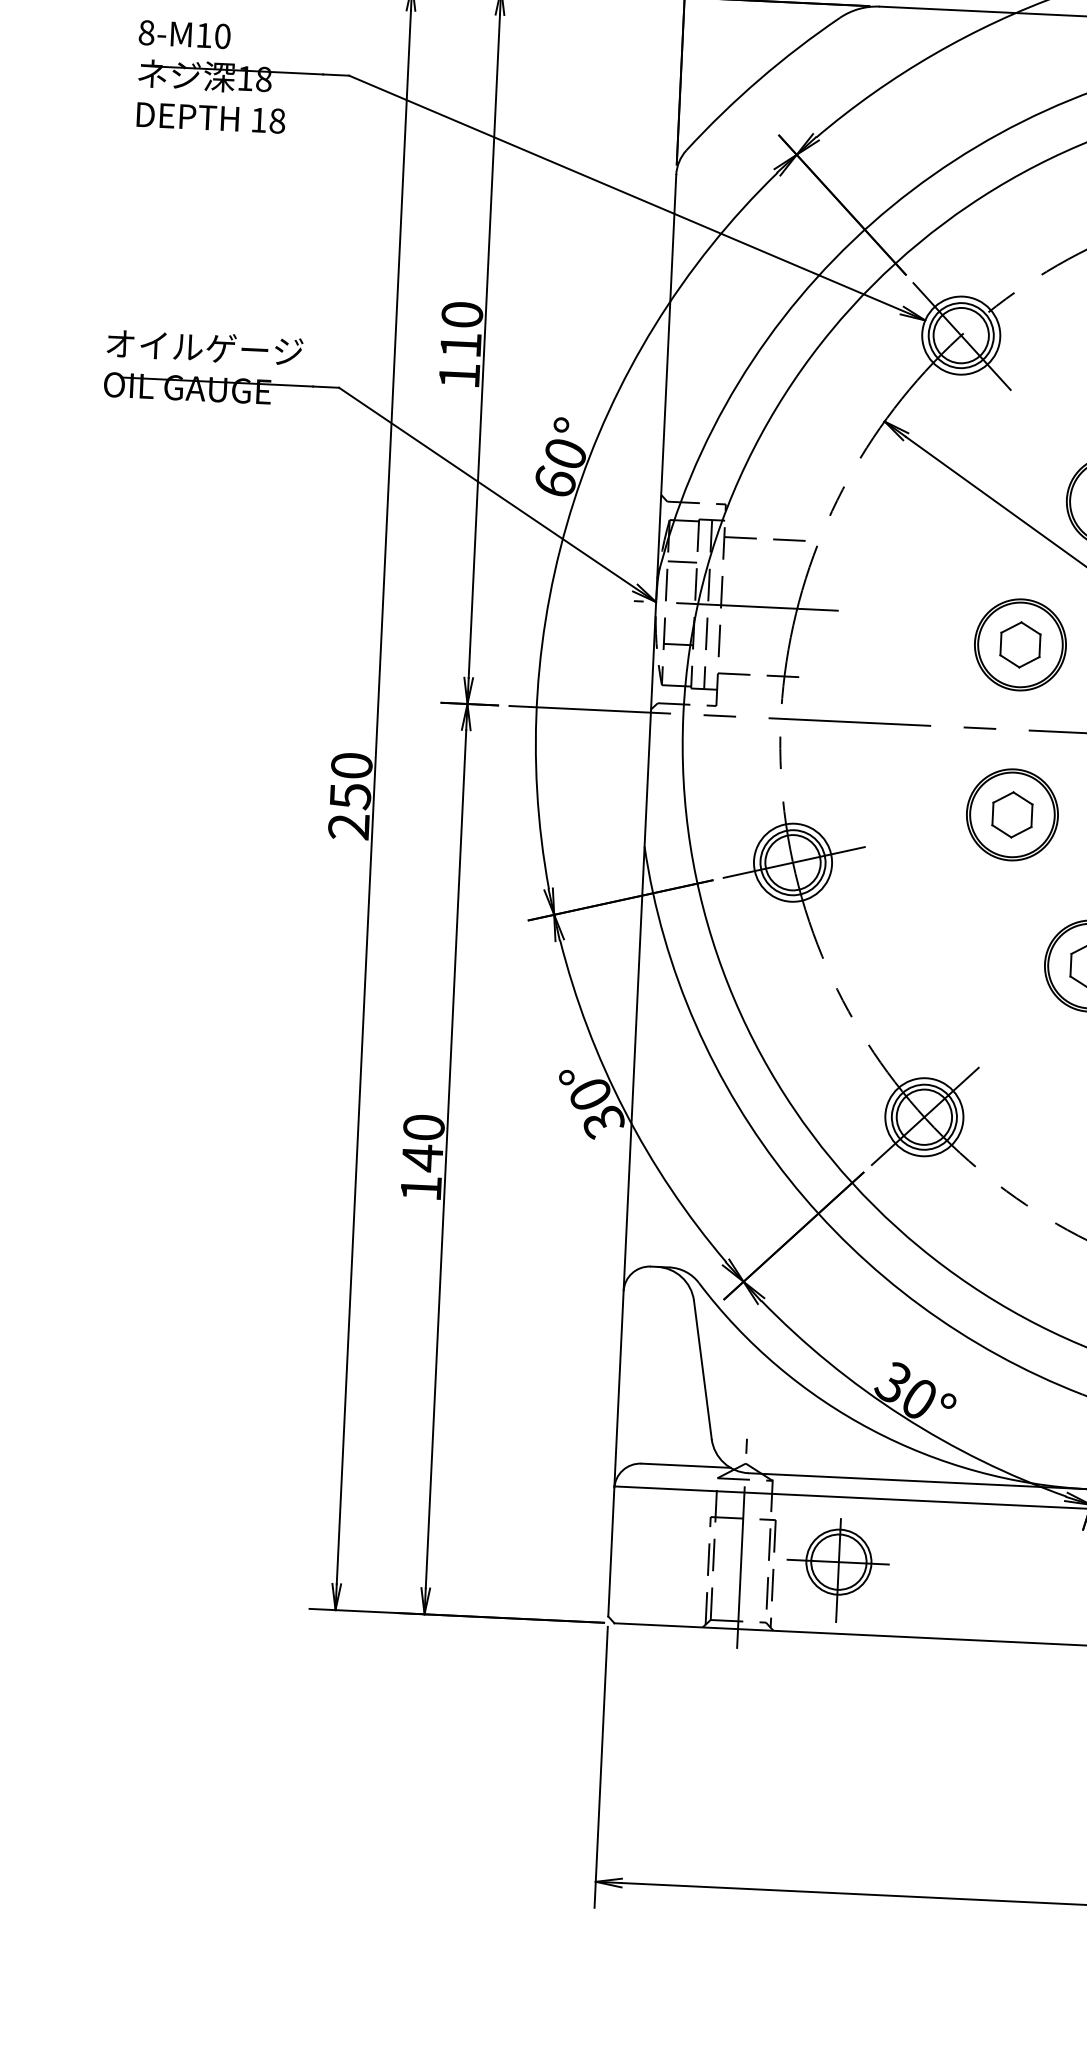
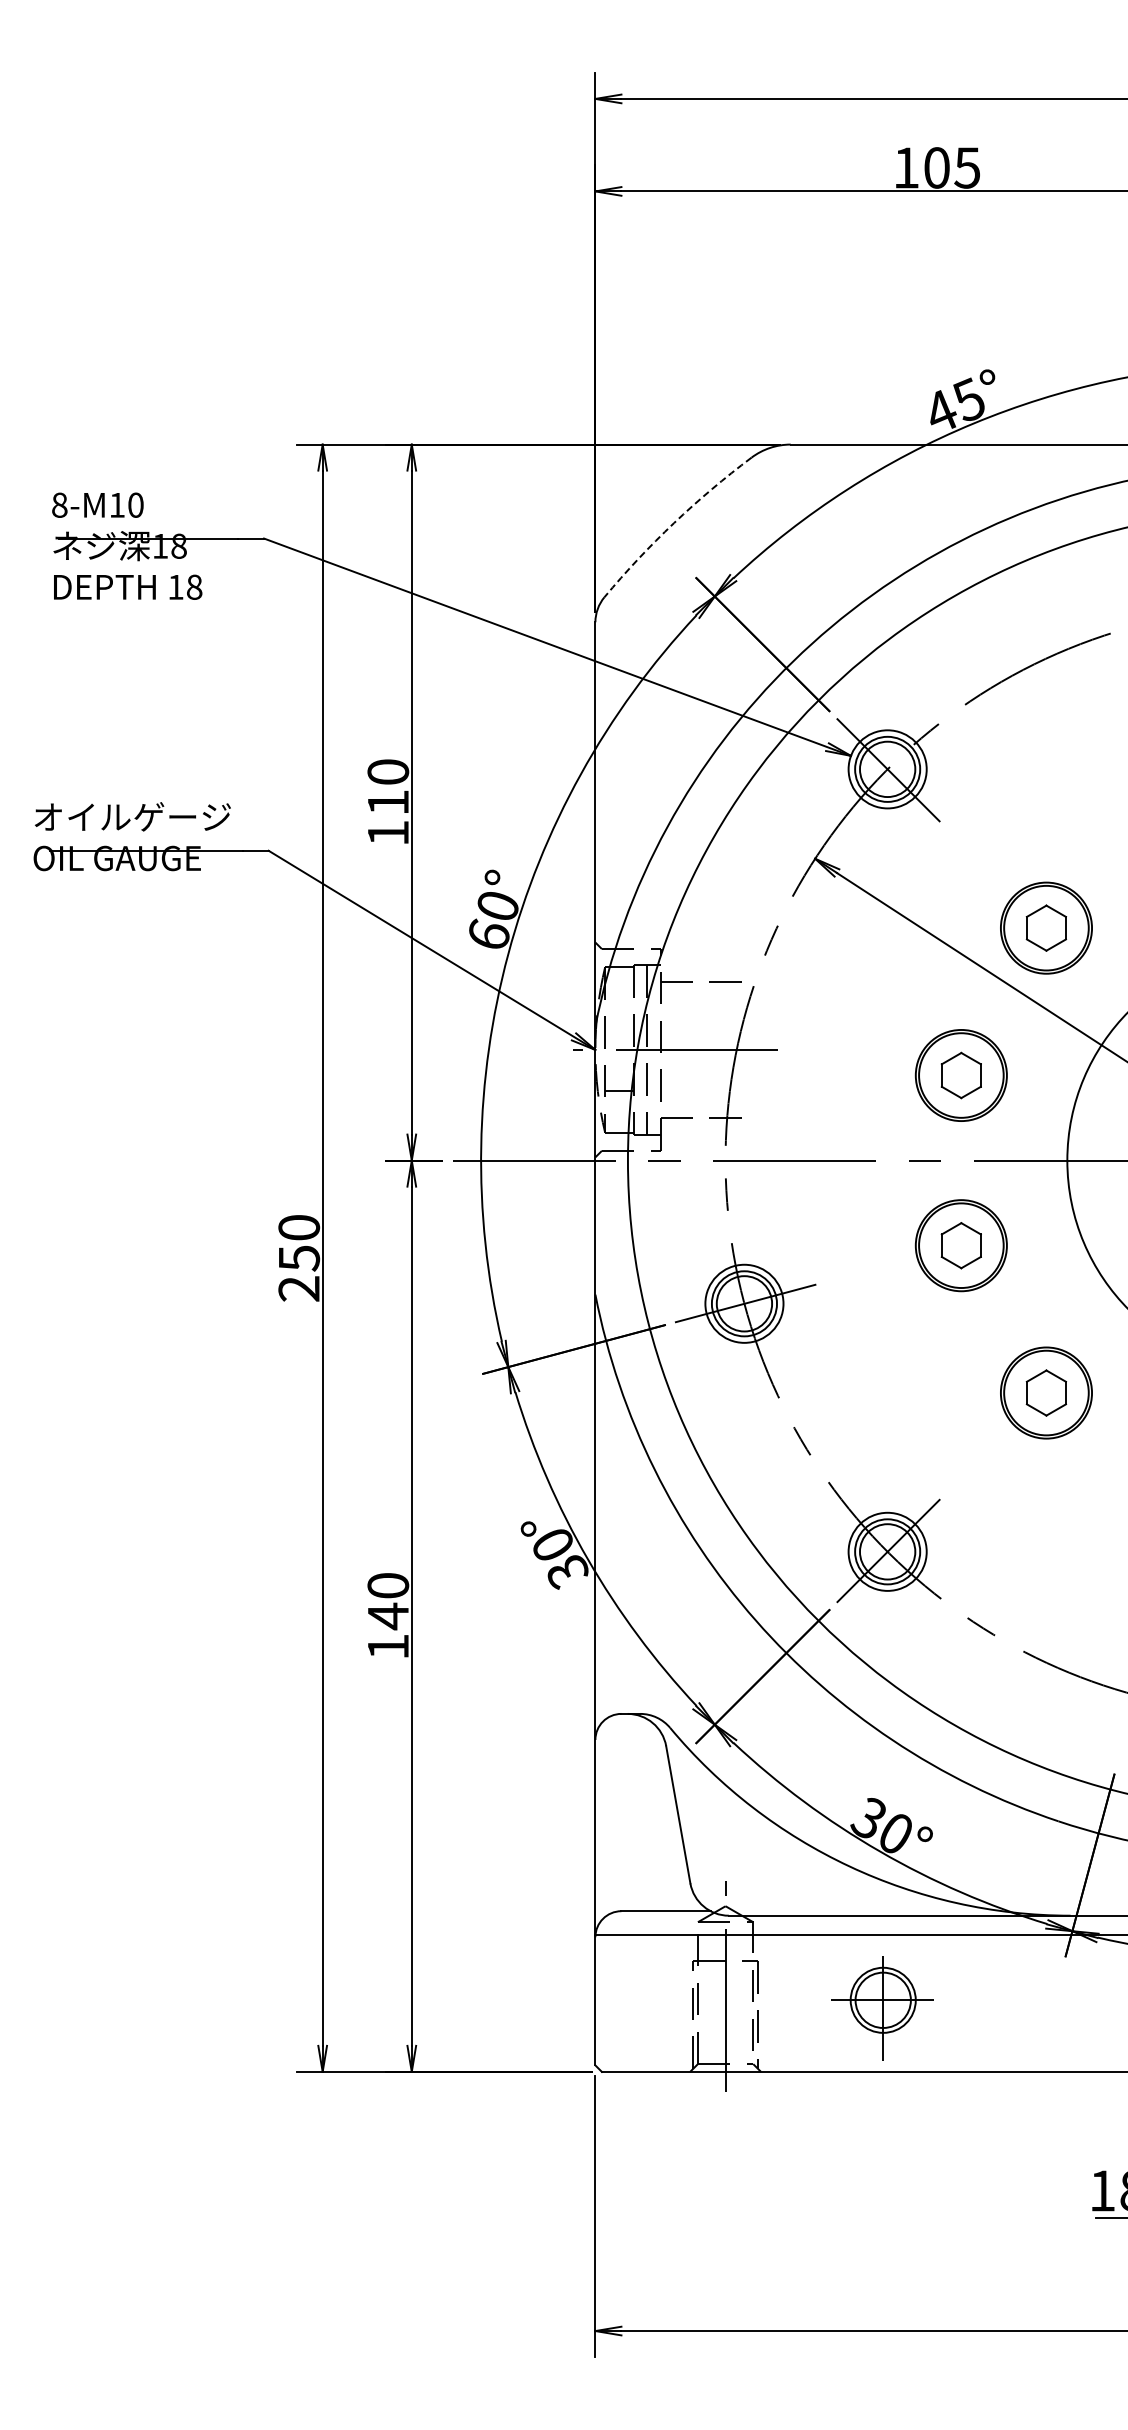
arc: (759, 79) -> (674, 523), solid -> dashed
line: (682, 561) -> (619, 1008), removed
part: (837, 1570) -> (882, 2008), moved

